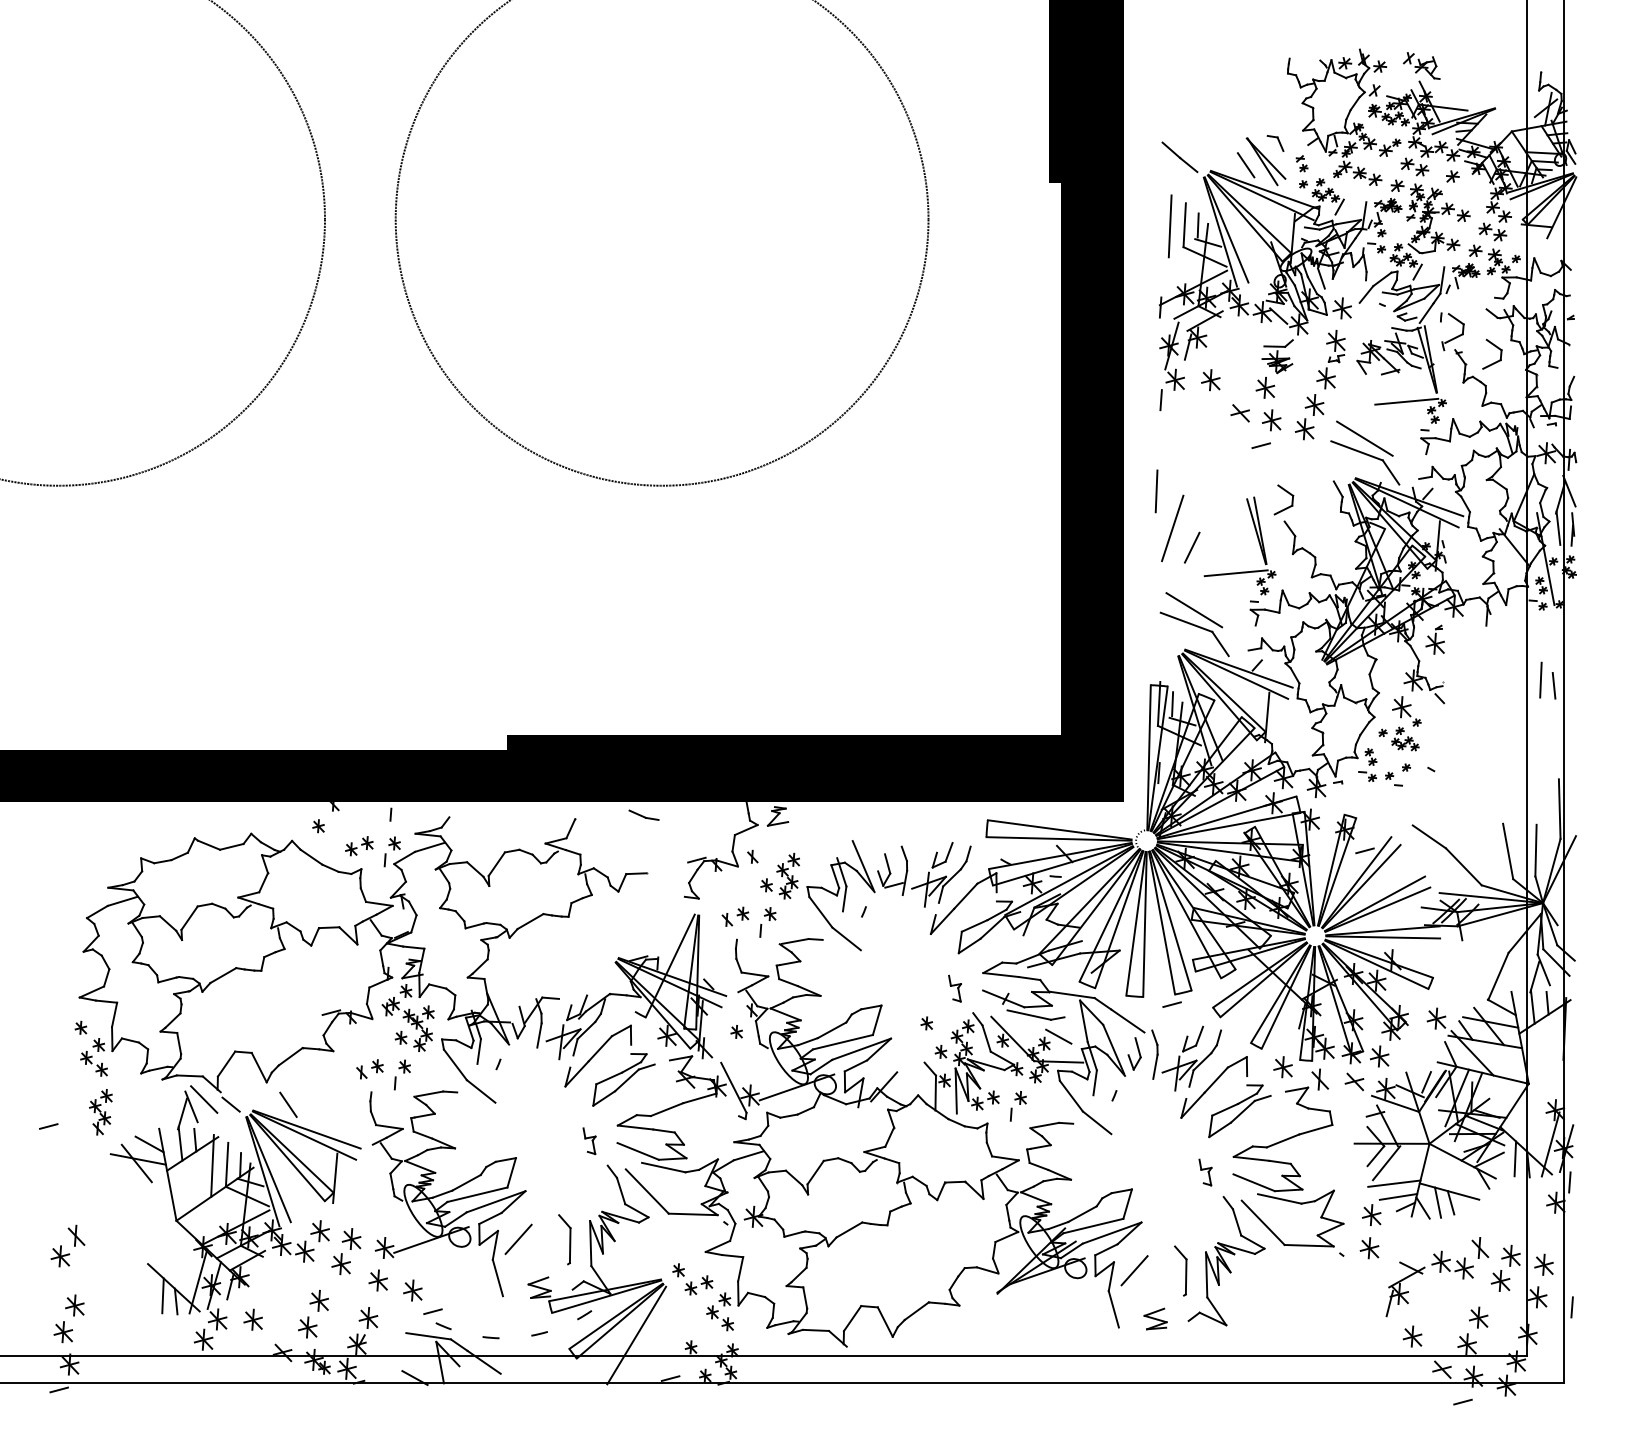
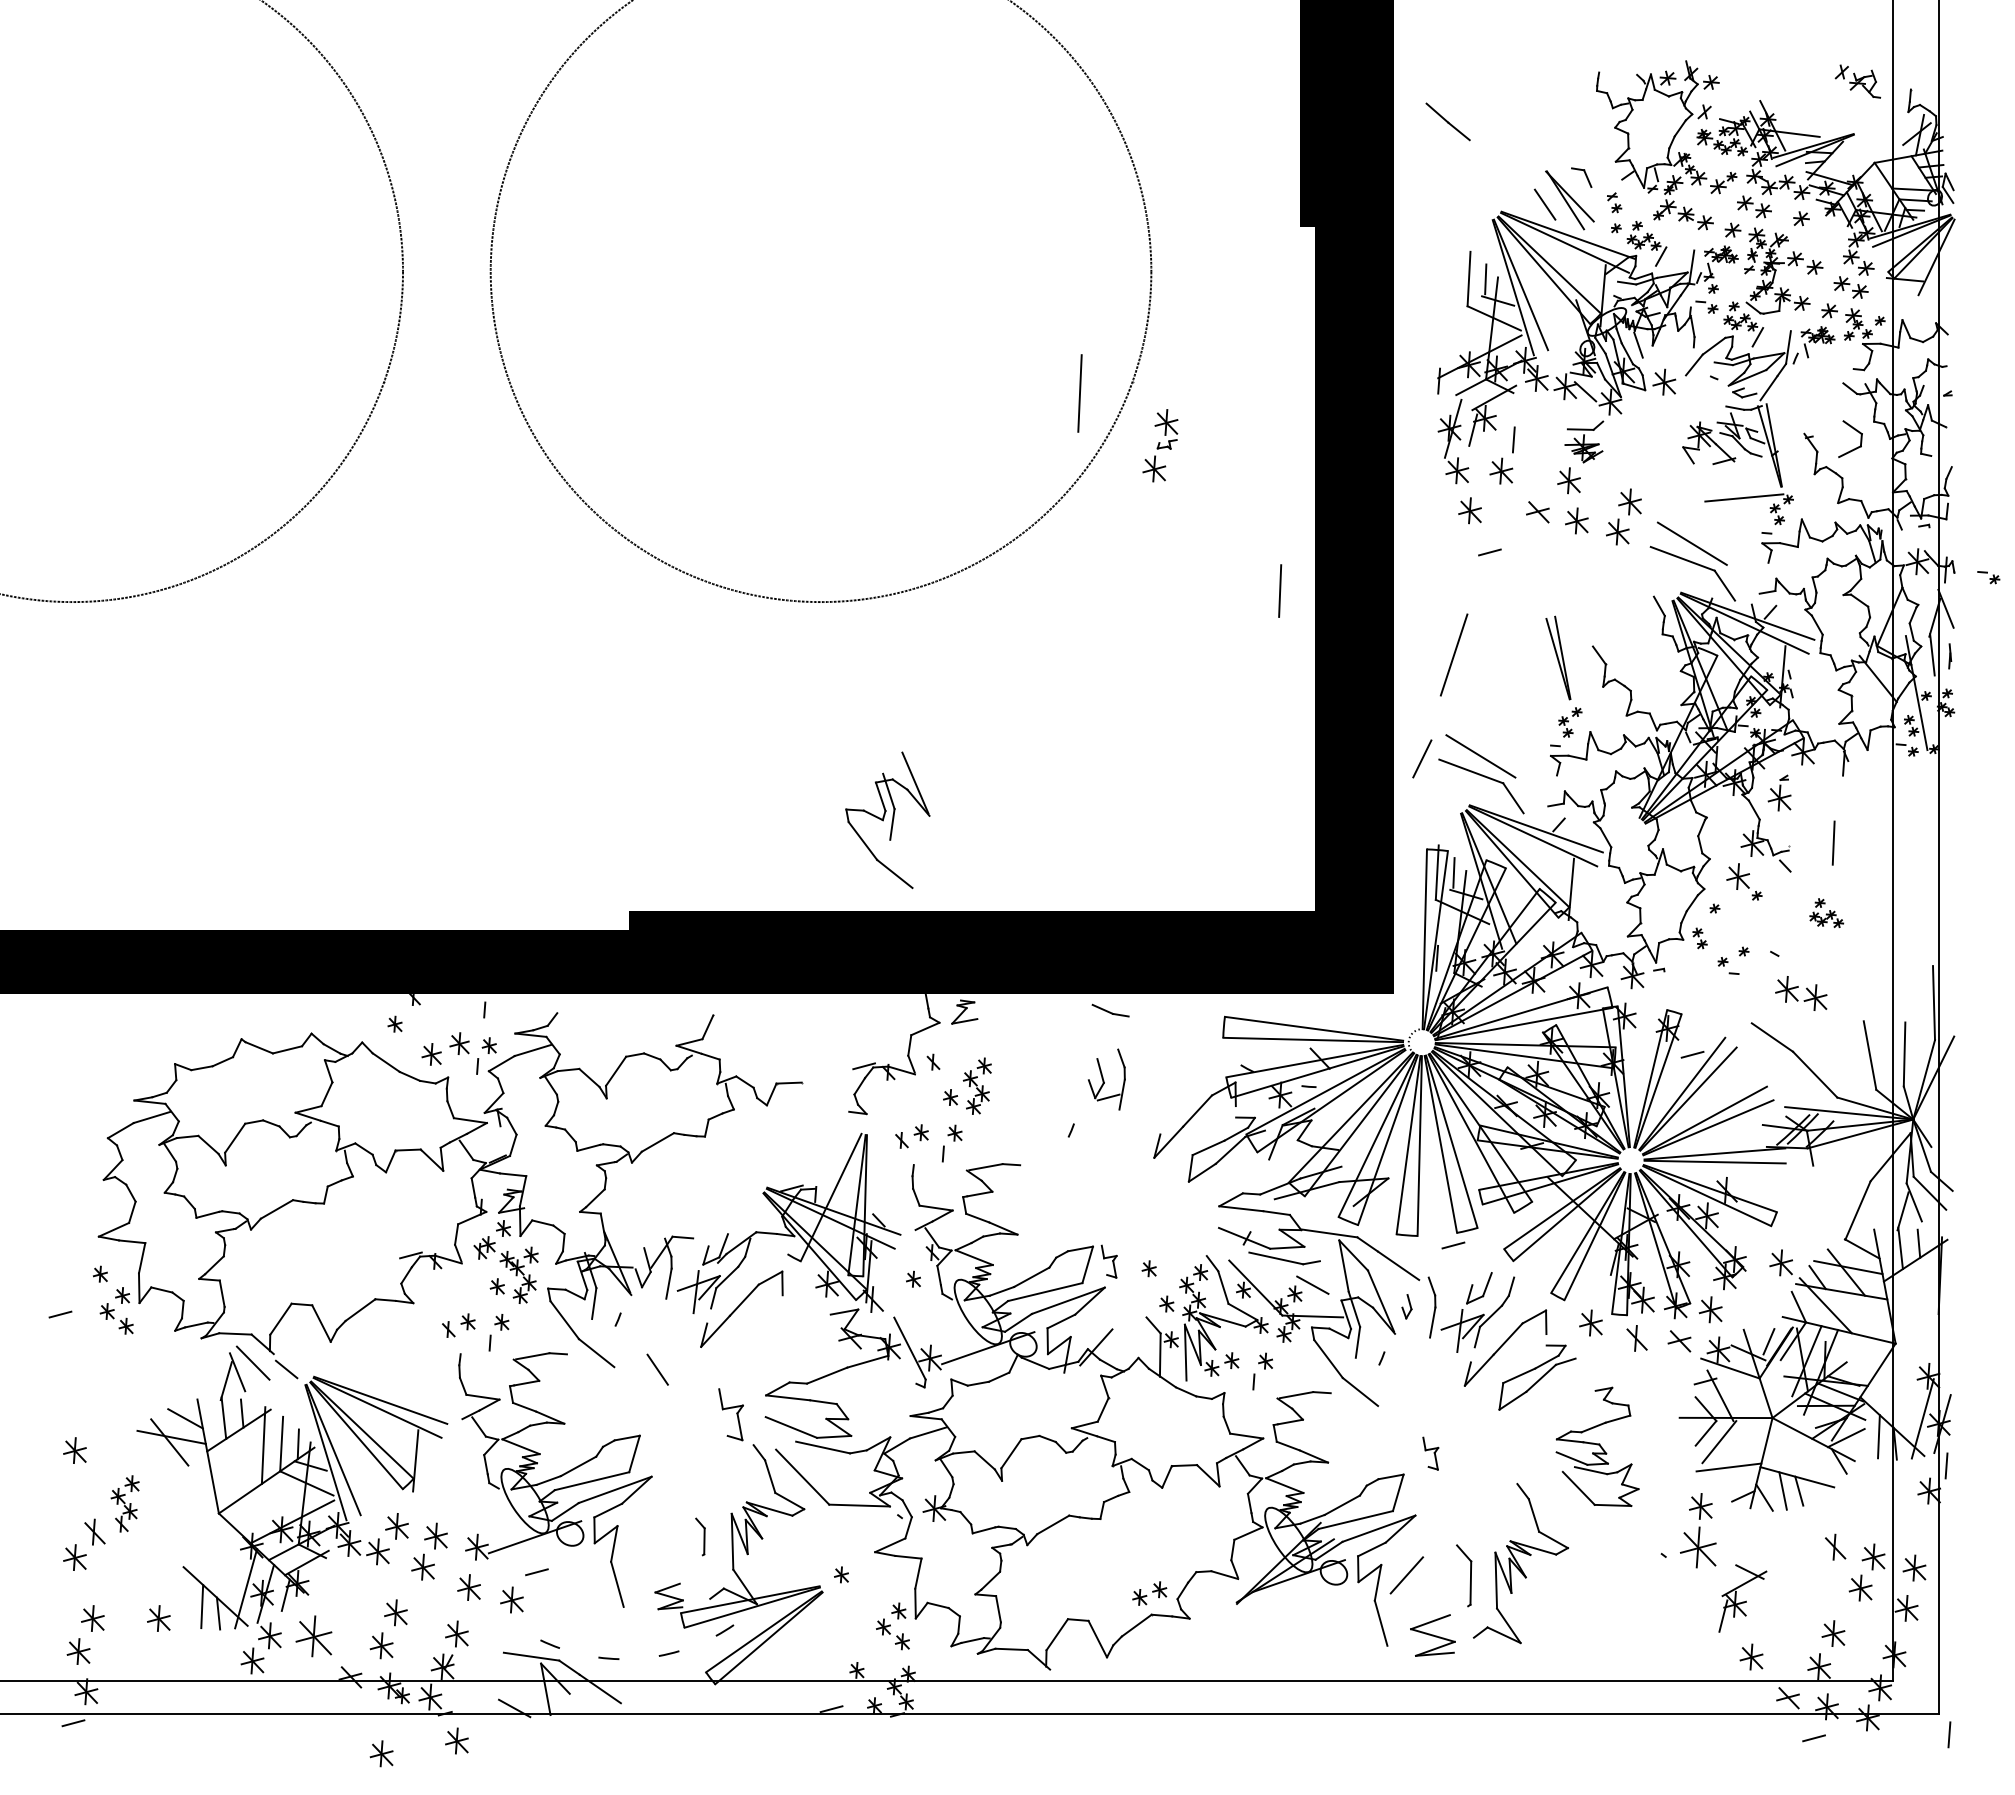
part: (1421, 65) -> (1857, 81), moved
line: (1179, 157) -> (1447, 121), moved
line: (1169, 226) -> (1079, 393), moved
part: (1455, 336) -> (1804, 417), removed
part: (1331, 359) -> (1160, 445), moved
line: (1160, 399) -> (1513, 439), moved
part: (1185, 411) -> (1469, 510), added
line: (1260, 445) -> (1489, 552), moved
line: (1156, 490) -> (1280, 590), moved
part: (1286, 492) -> (1595, 610), removed
part: (1572, 529) -> (1949, 656), size x0.6
line: (1192, 547) -> (1422, 758), moved
line: (1235, 573) -> (1532, 710), removed
line: (1540, 679) -> (1833, 842), moved
line: (1553, 685) -> (1926, 849), removed
part: (1405, 738) -> (1826, 912), moved
part: (1367, 776) -> (1988, 577), moved
part: (643, 815) -> (1110, 1010), moved
part: (359, 845) -> (445, 1048), size x1.4
part: (941, 874) -> (1167, 1084), removed
part: (840, 895) -> (887, 820), moved
part: (954, 988) -> (1108, 1261), moved
part: (1134, 1053) -> (1406, 1306), size x0.6
part: (623, 1079) -> (773, 1338), removed
line: (288, 1104) -> (657, 1369), moved
part: (100, 1111) -> (124, 1503), moved
line: (48, 1126) -> (60, 1314), moved
part: (589, 1140) -> (730, 1414), size x1.6
part: (1288, 1166) -> (1597, 1446), size x0.6
part: (60, 1169) -> (74, 1450), added
part: (1205, 1172) -> (1430, 1453), moved
line: (1398, 1196) -> (1733, 1483), removed
line: (518, 1239) -> (643, 1536), removed
part: (564, 1239) -> (700, 1536), size x0.6
part: (1368, 1248) -> (1697, 1547), size x1.6
part: (1456, 1261) -> (1806, 989), moved
part: (698, 1285) -> (1149, 1593), moved
part: (127, 1305) -> (158, 1618), added
line: (1572, 1307) -> (1949, 1734), moved
line: (432, 1311) -> (536, 1572), moved
part: (1155, 1318) -> (1432, 1634), size x1.6
part: (252, 1319) -> (313, 1635), size x1.6
line: (636, 1335) -> (789, 1655), removed
part: (368, 1403) -> (456, 1740), added
part: (307, 1414) -> (381, 1753), added

